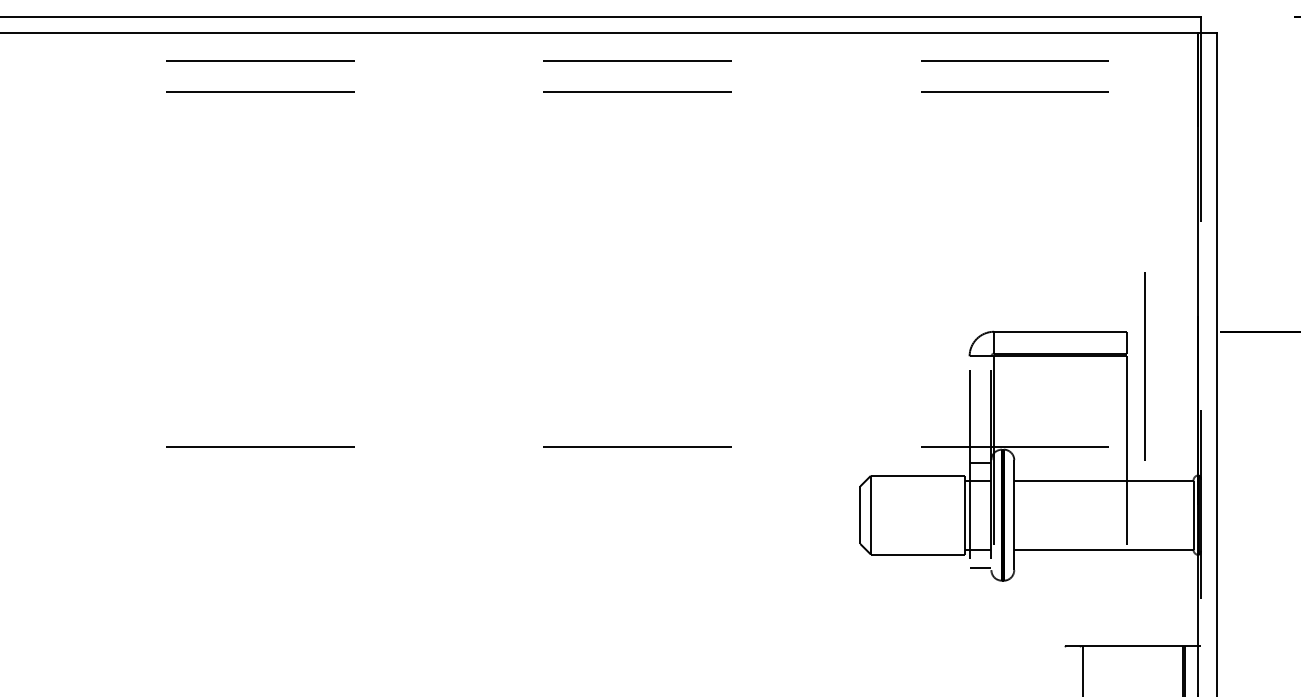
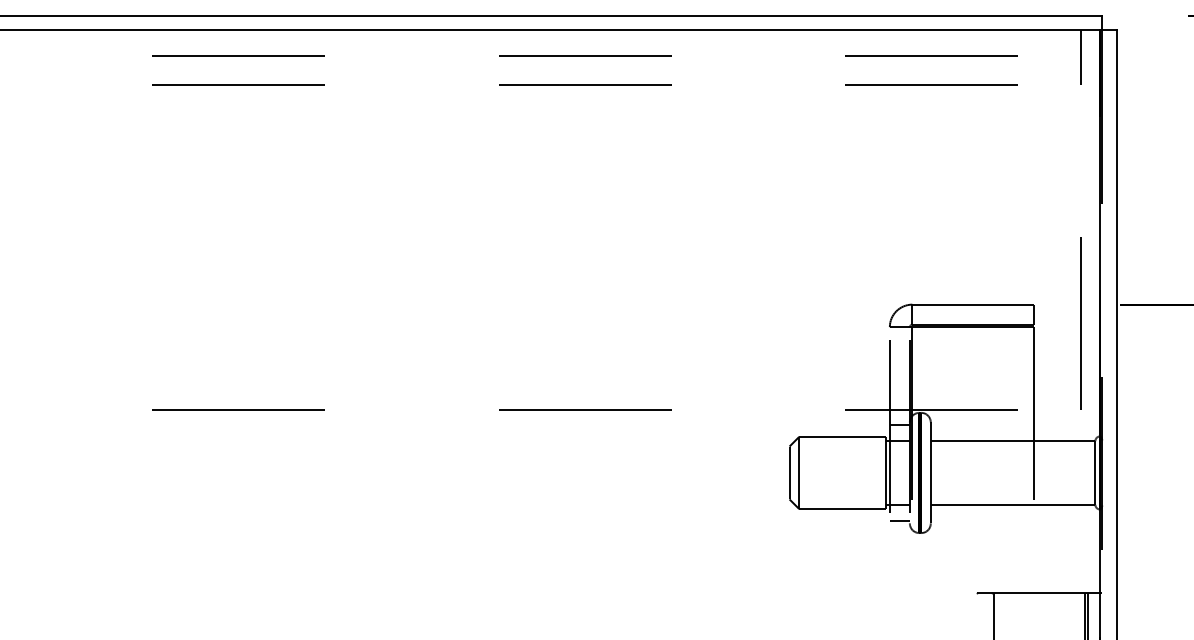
line: (1177, 62) -> (1080, 57), added
line: (1144, 366) -> (1079, 323), moved

